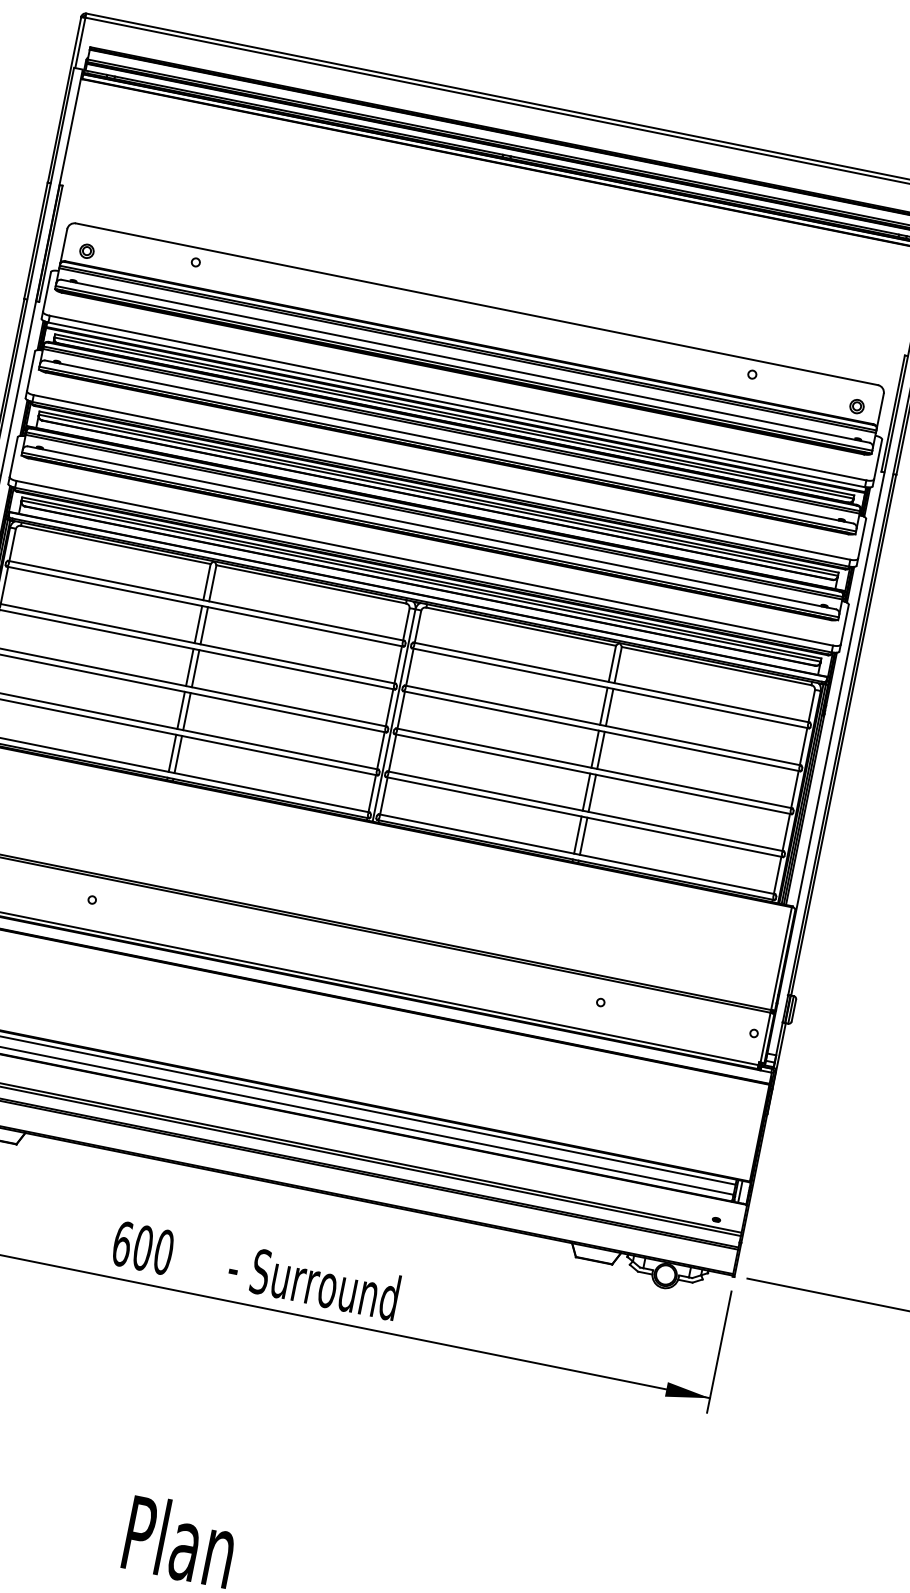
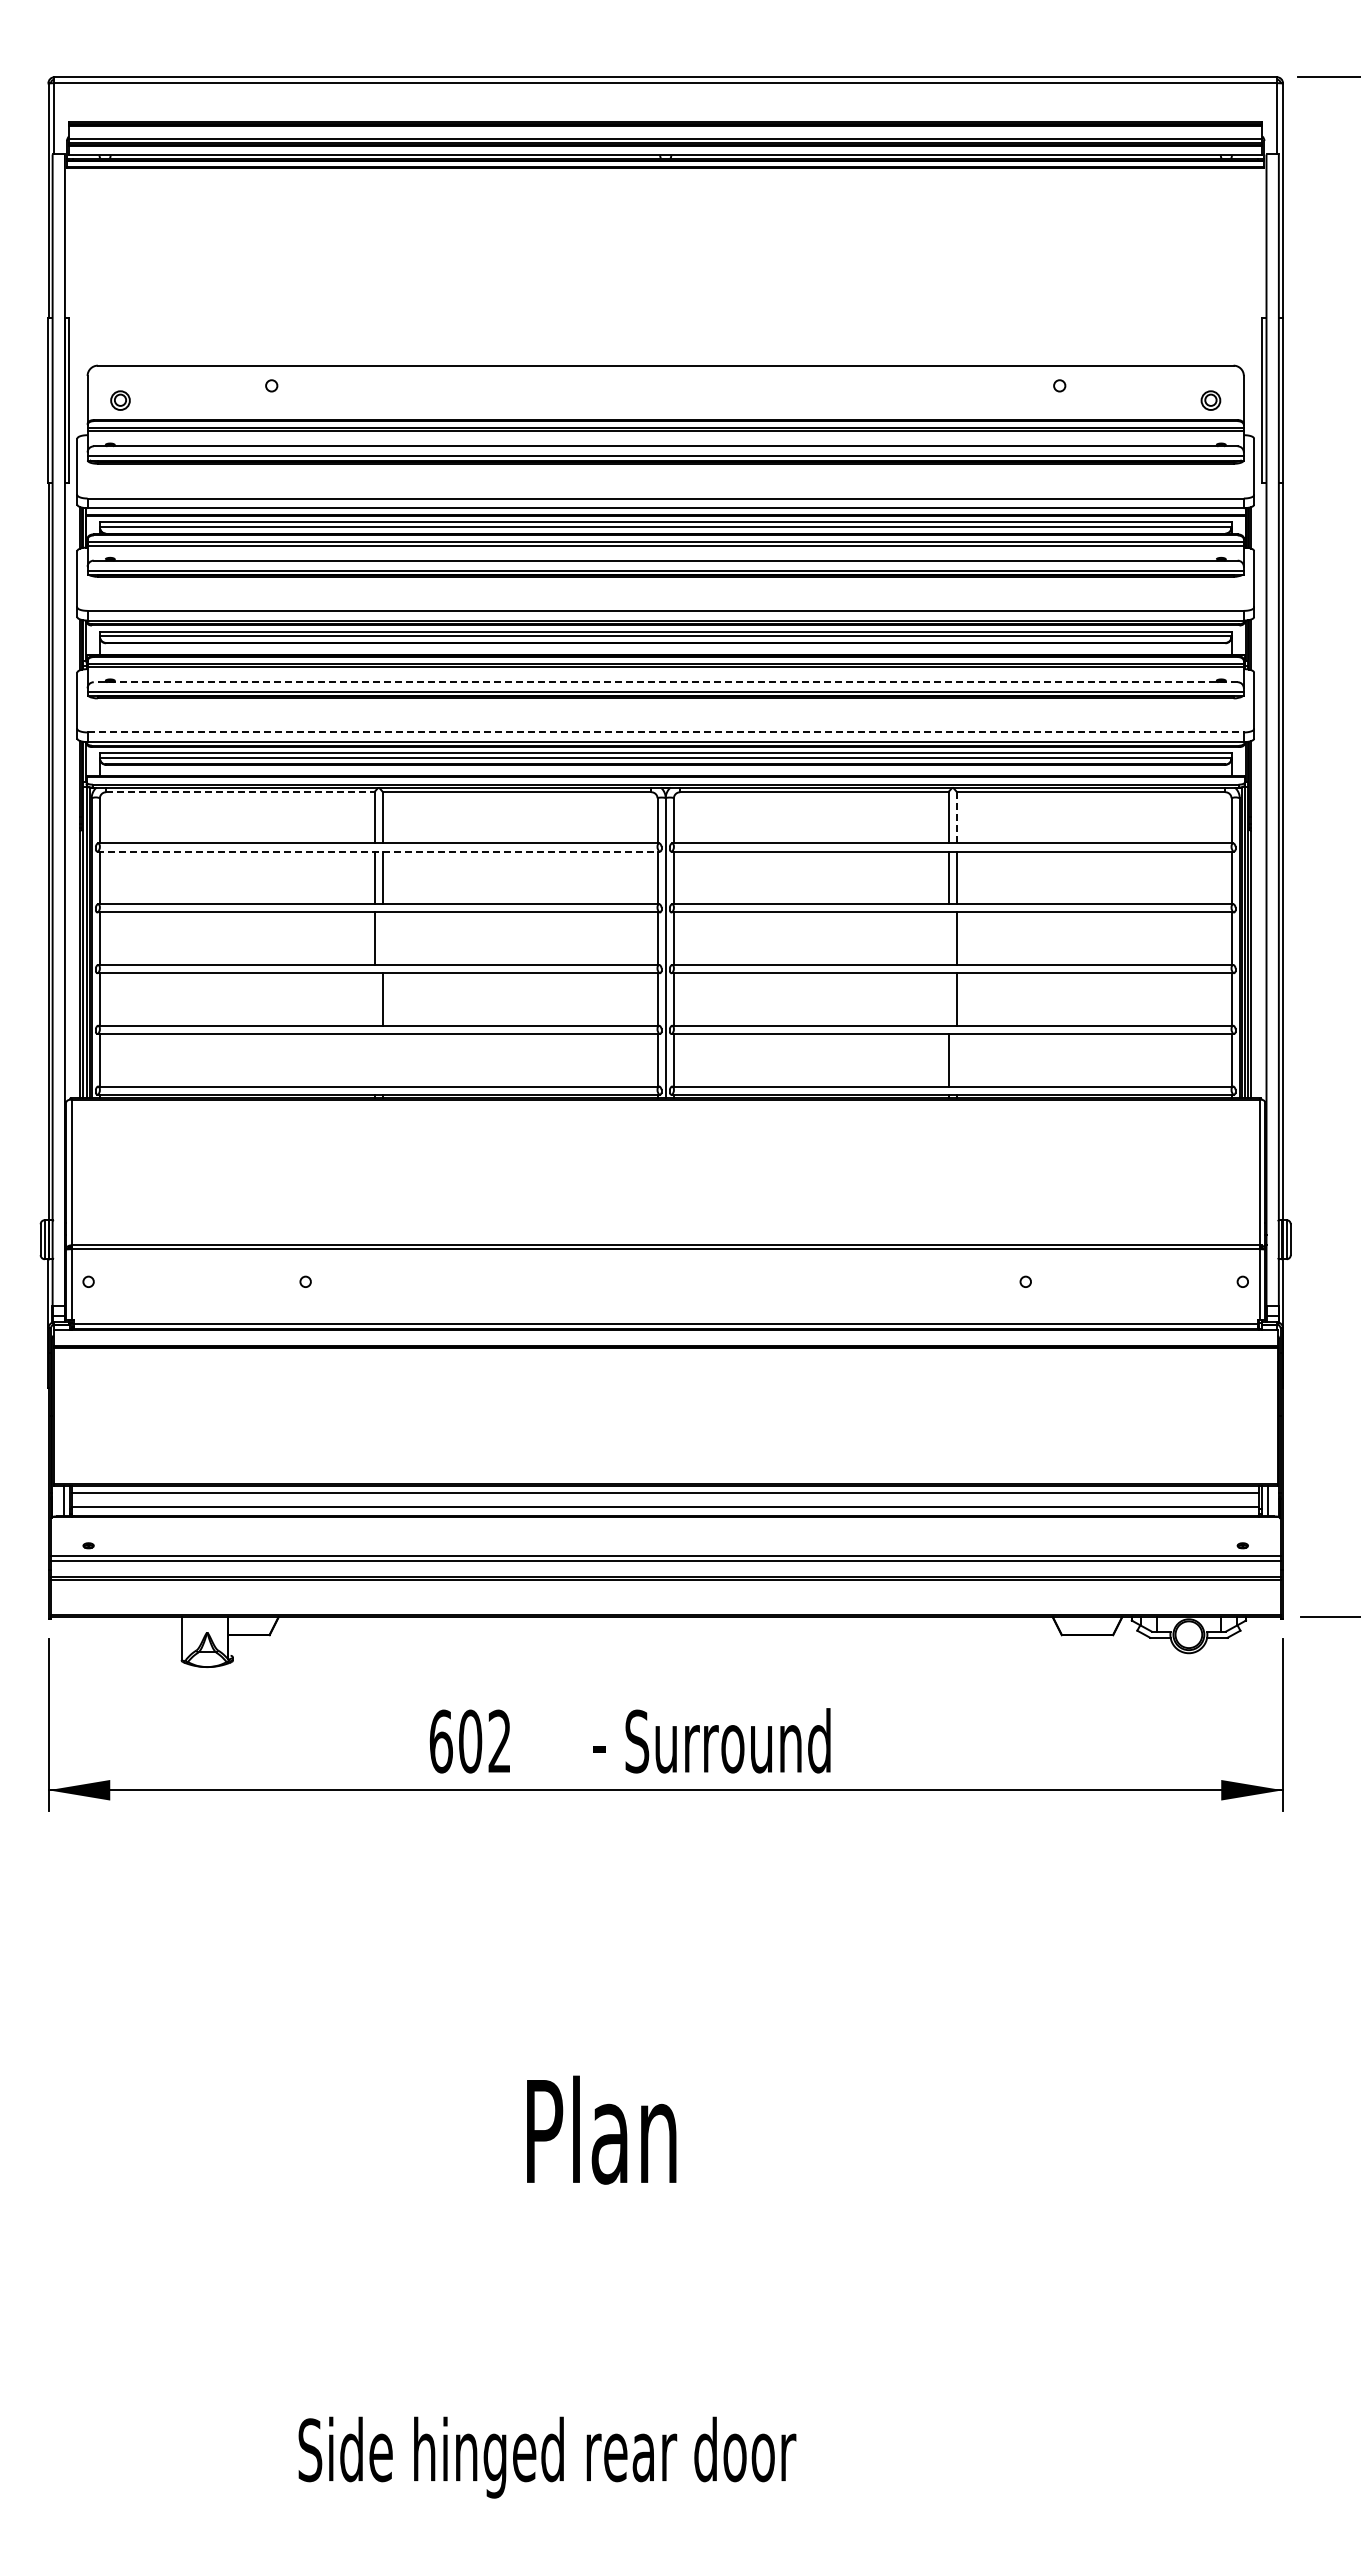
line: (431, 527) -> (665, 682), solid -> dashed
line: (115, 545) -> (240, 792), solid -> dashed
line: (425, 563) -> (666, 732), solid -> dashed
line: (205, 606) -> (379, 851), solid -> dashed
line: (617, 664) -> (956, 817), solid -> dashed
line: (195, 668) -> (382, 938), removed
line: (181, 710) -> (374, 999), removed
line: (595, 749) -> (948, 938), removed
line: (172, 753) -> (374, 1060), removed
line: (178, 754) -> (382, 1060), removed
line: (586, 792) -> (948, 999), removed
line: (583, 836) -> (956, 1060), removed
text: (163, 1252) -> (499, 1741), 600 -> 602

